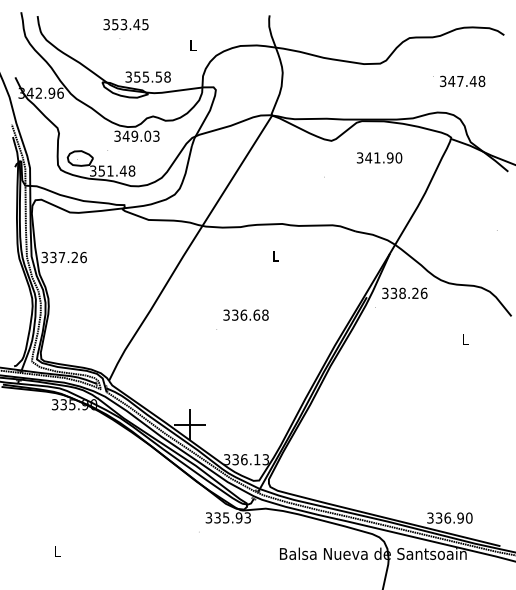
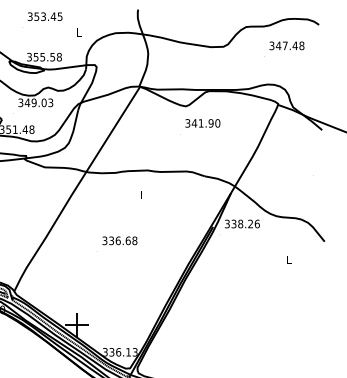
text: (125, 24) -> (44, 16), moved
text: (462, 81) -> (286, 45), moved
text: (379, 157) -> (202, 123), moved

